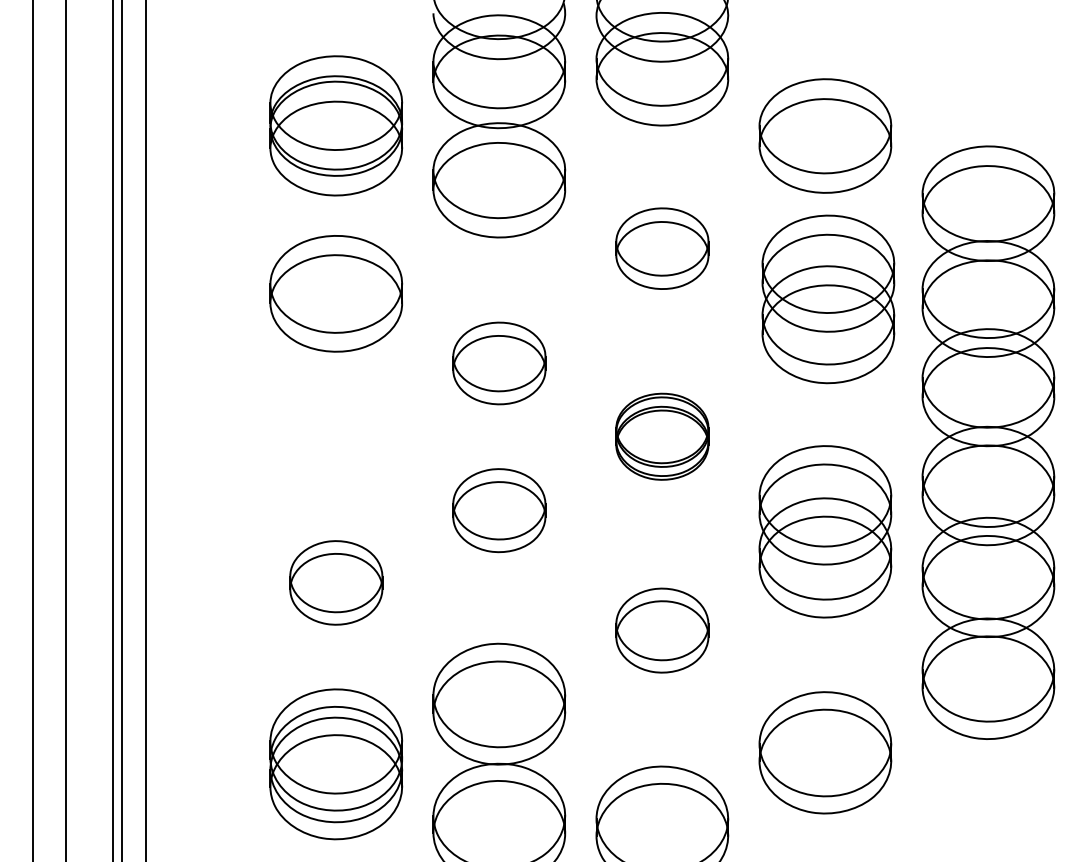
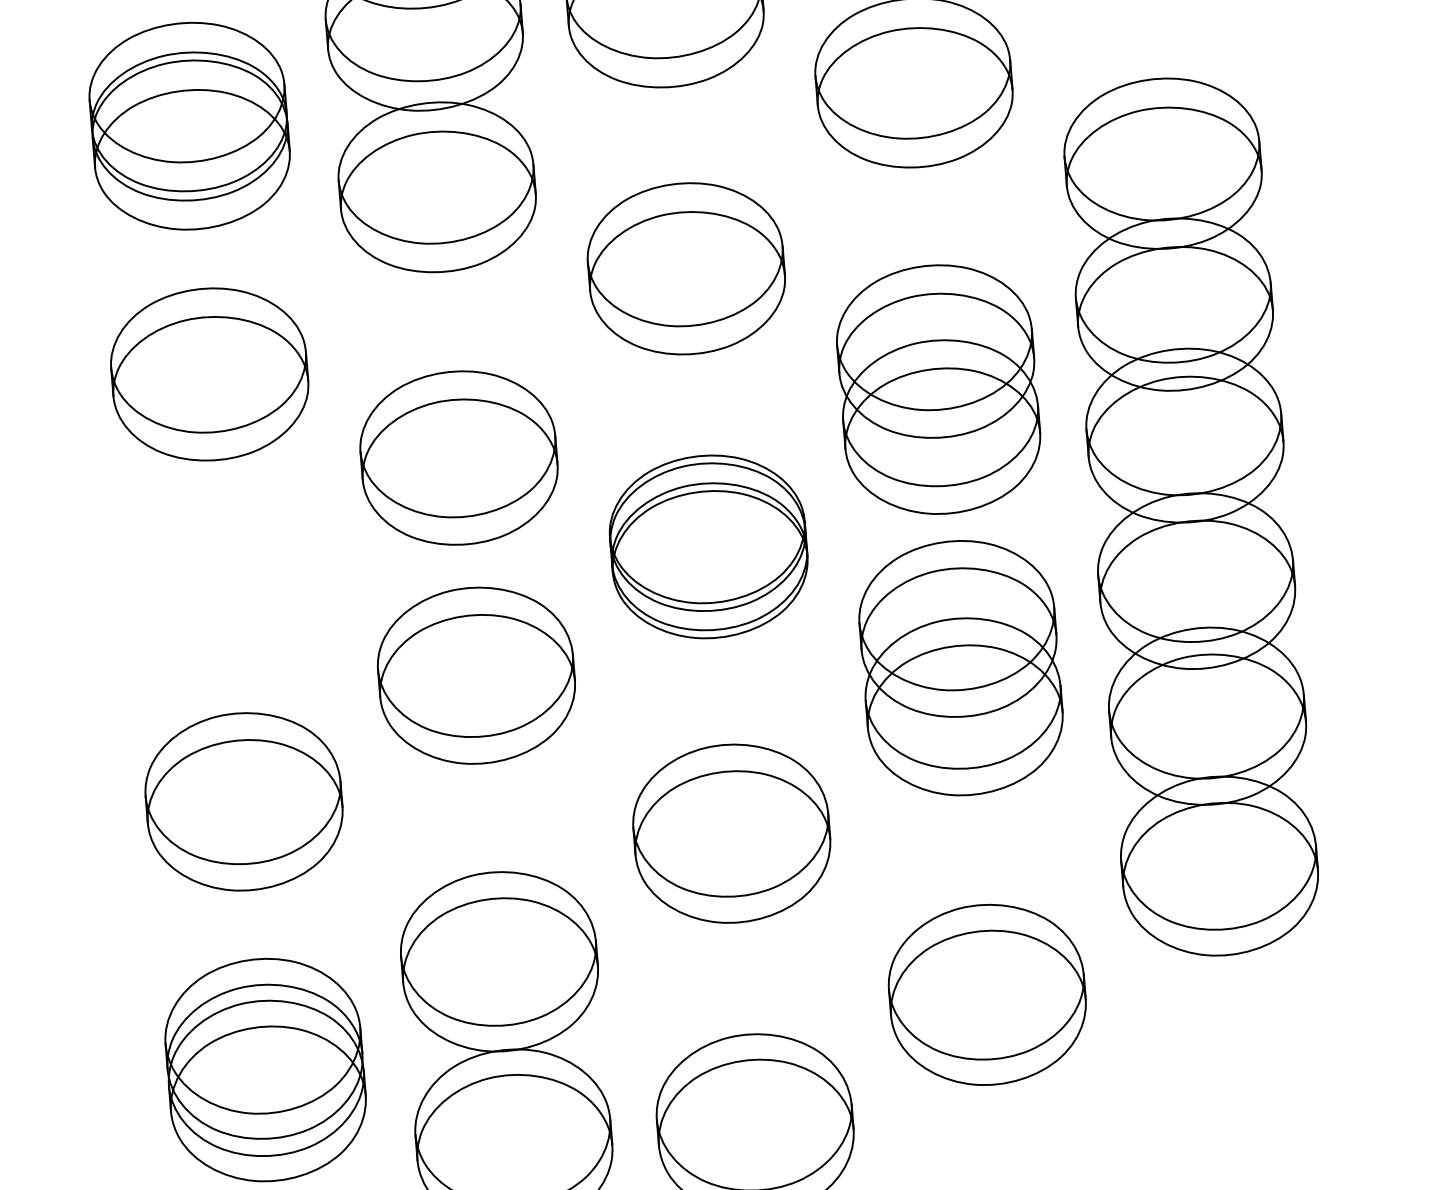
part: (662, 248) -> (686, 268), size x1.43
part: (828, 299) -> (938, 389), moved
part: (499, 363) -> (459, 458), size x1.43
part: (662, 436) -> (708, 546), size x1.43
part: (499, 510) -> (476, 675), size x1.43
part: (336, 582) -> (244, 801), size x1.43
part: (662, 630) -> (731, 833), size x1.43

